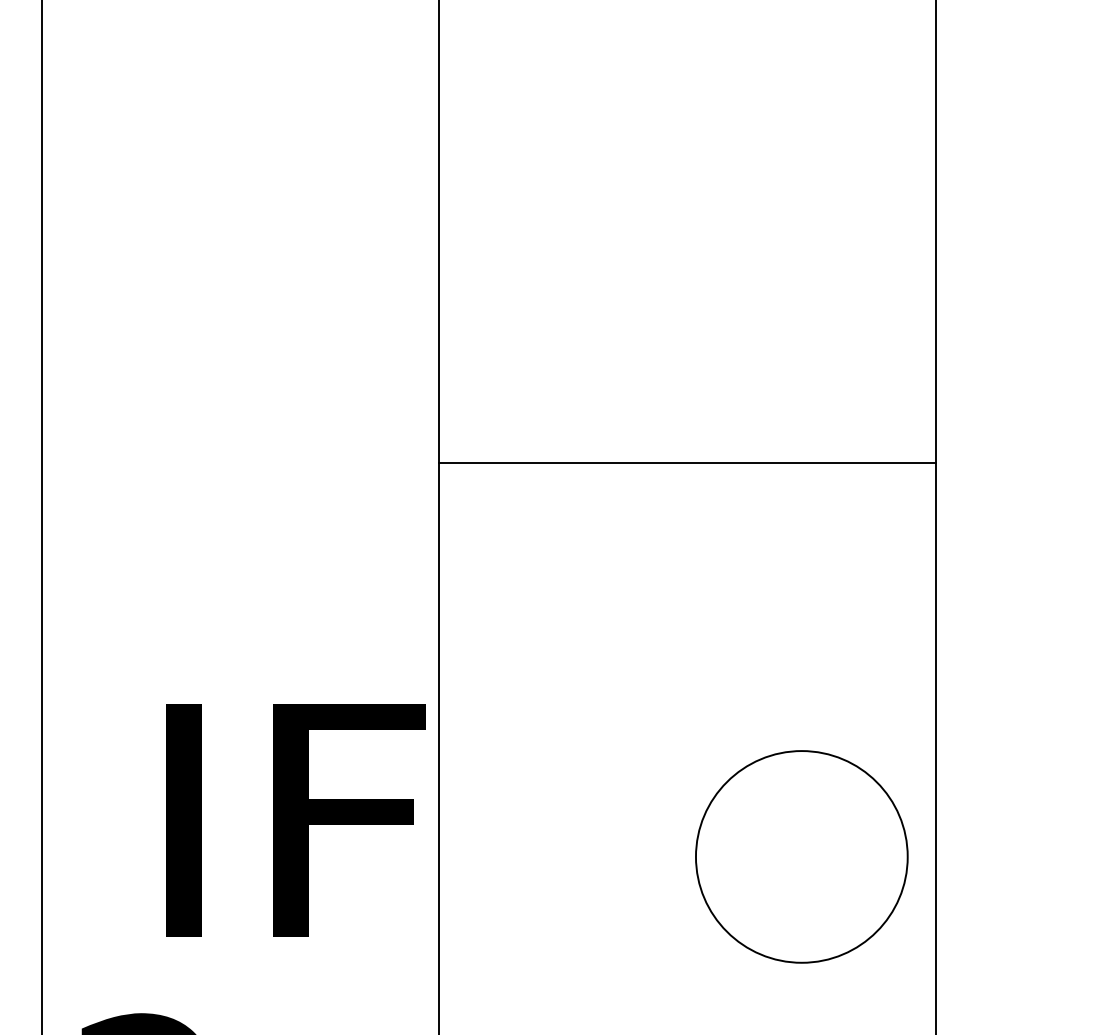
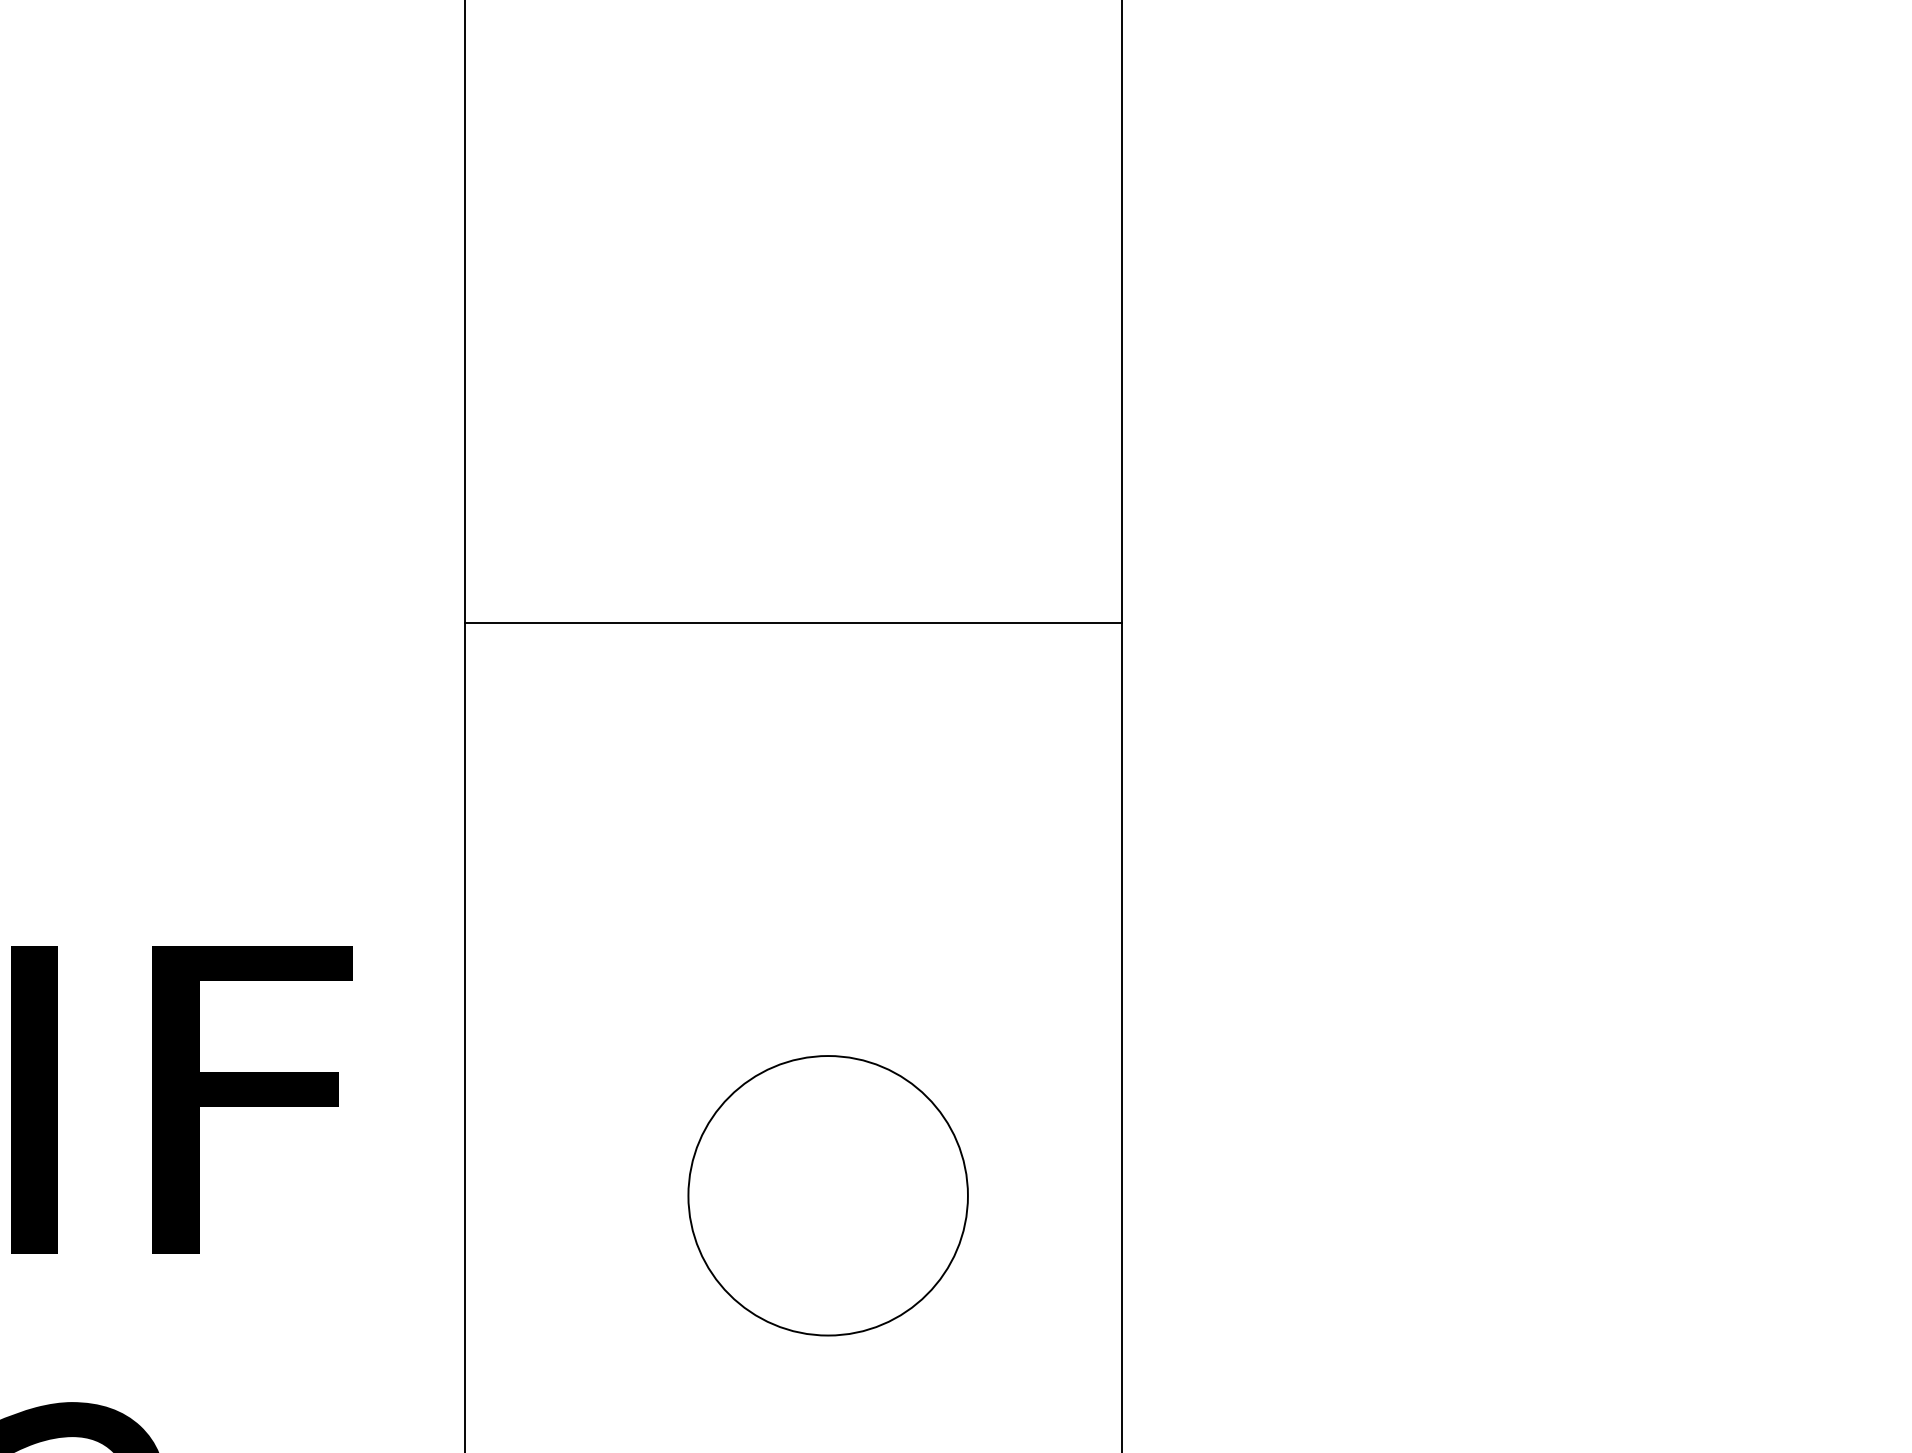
line: (686, 462) -> (792, 622), moved
text: (295, 819) -> (181, 1099), moved
circle: (801, 856) -> (827, 1195), moved

